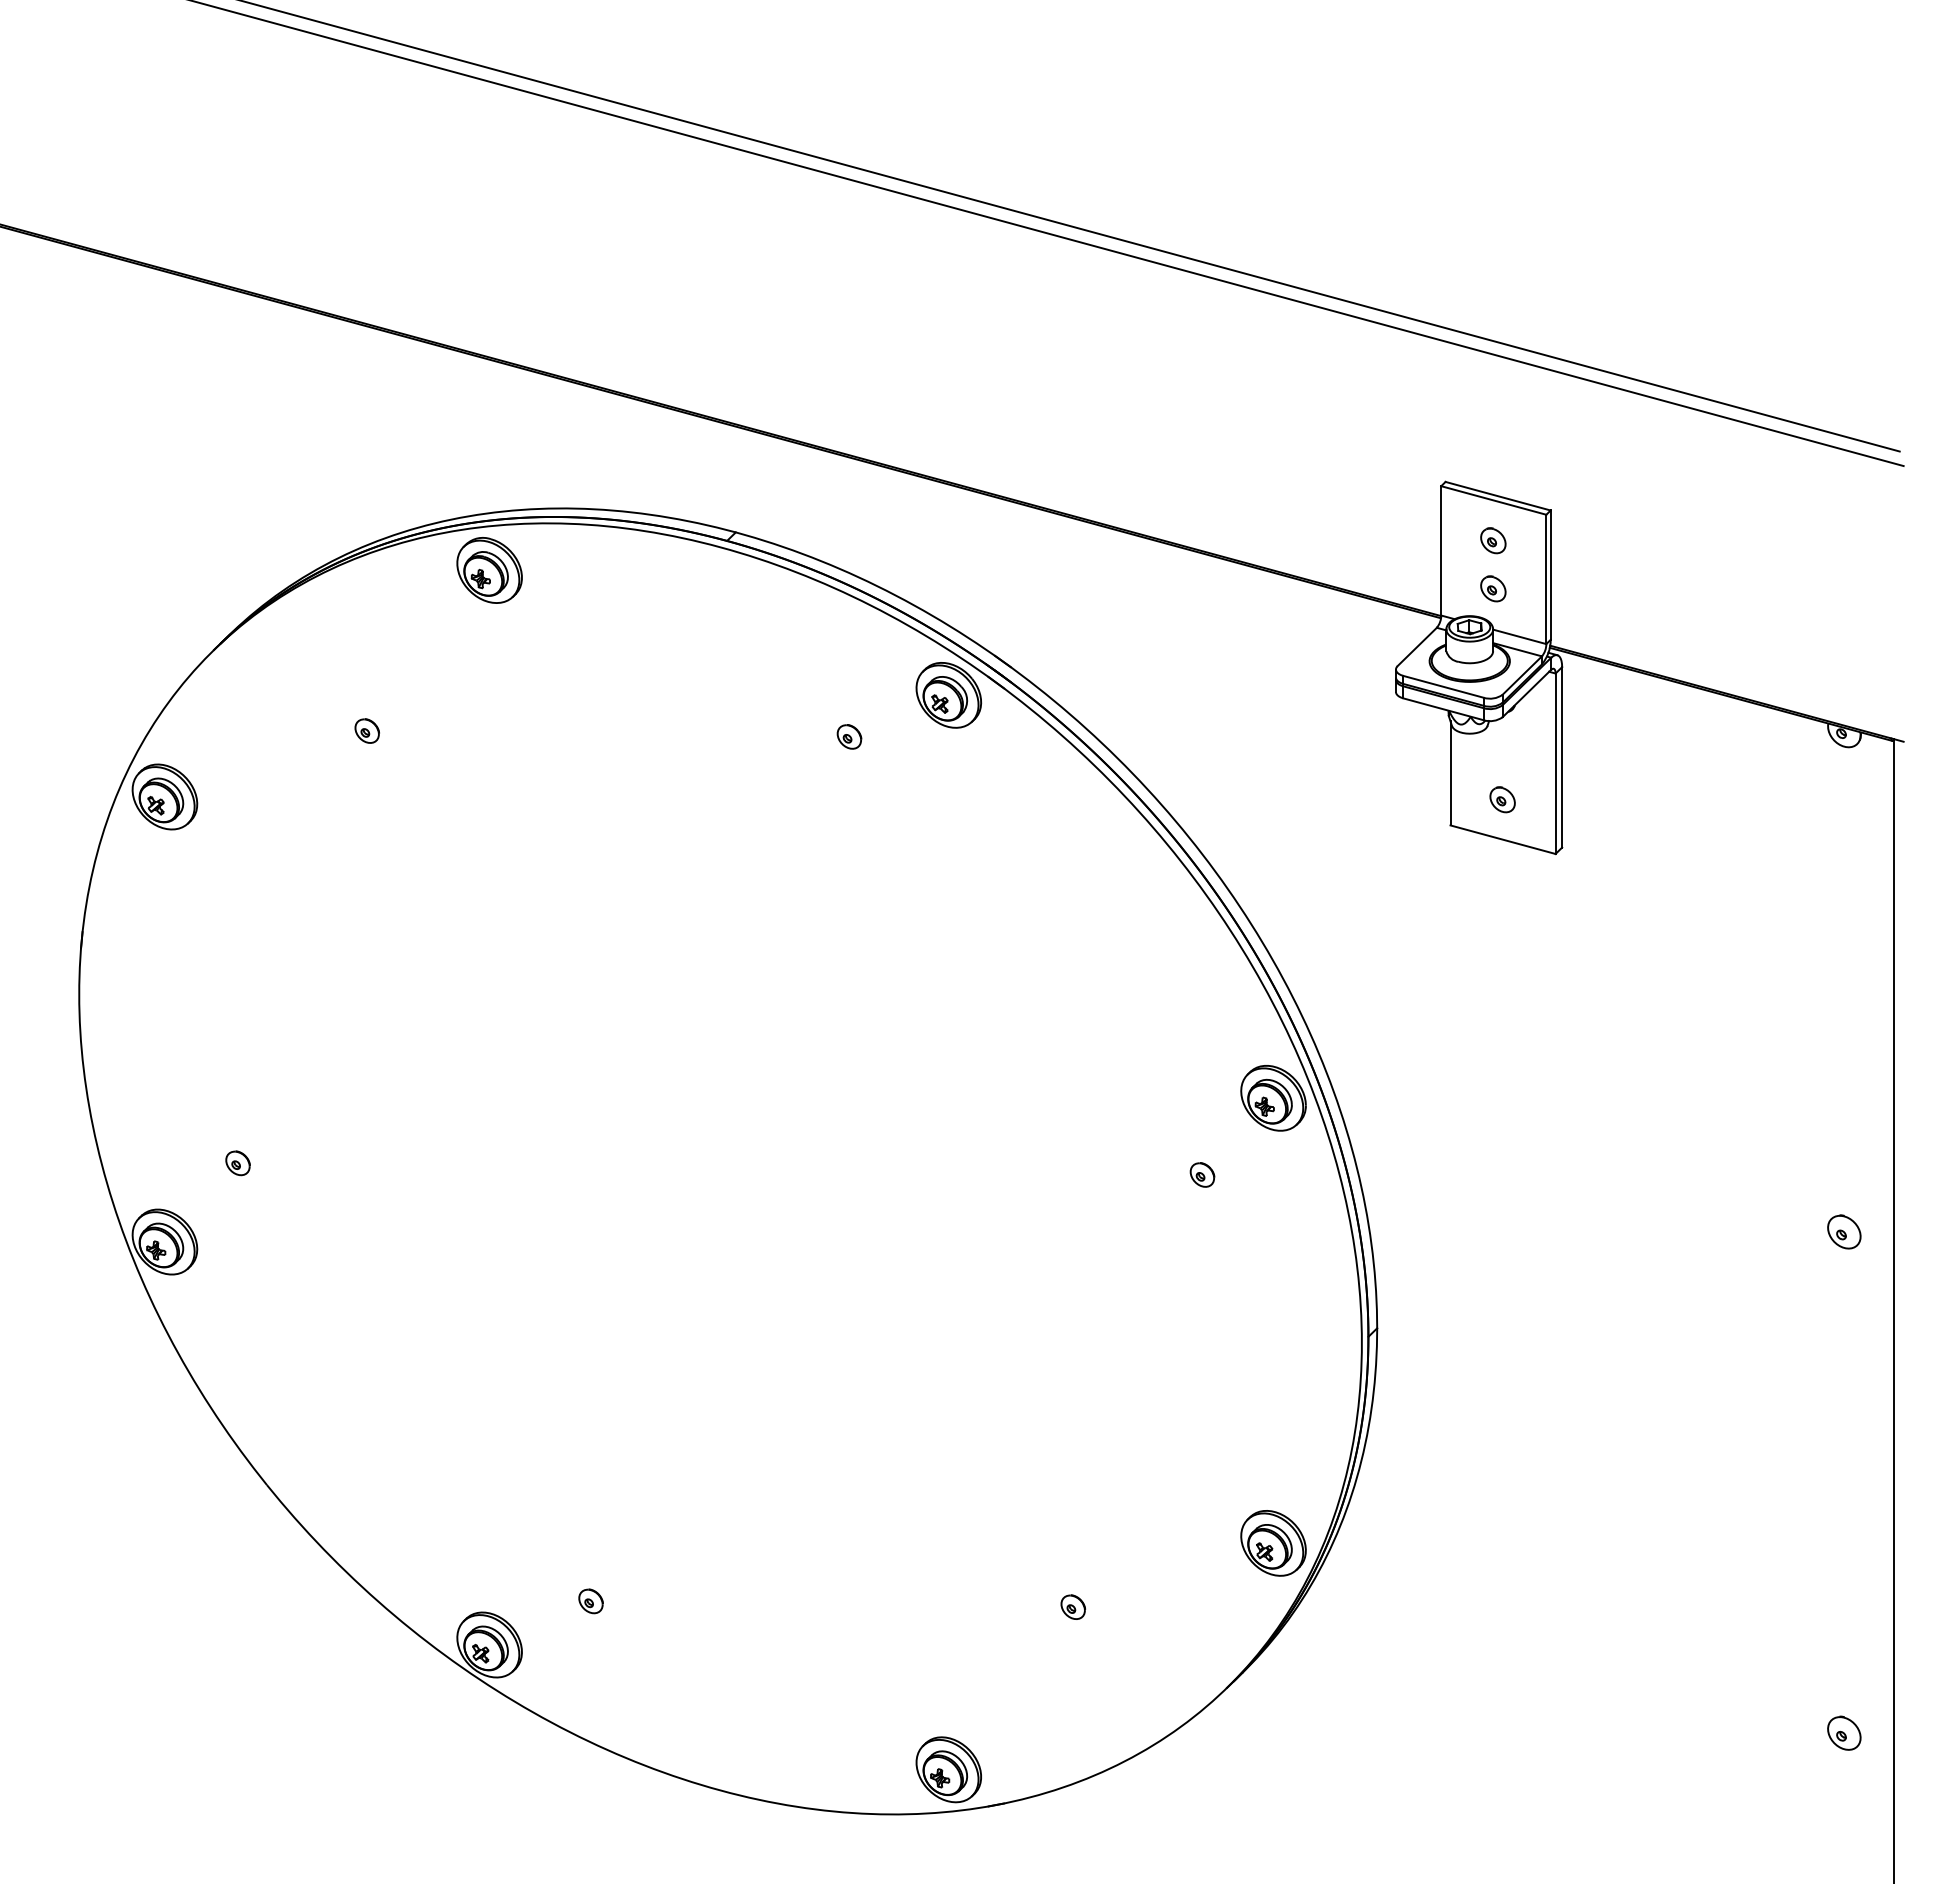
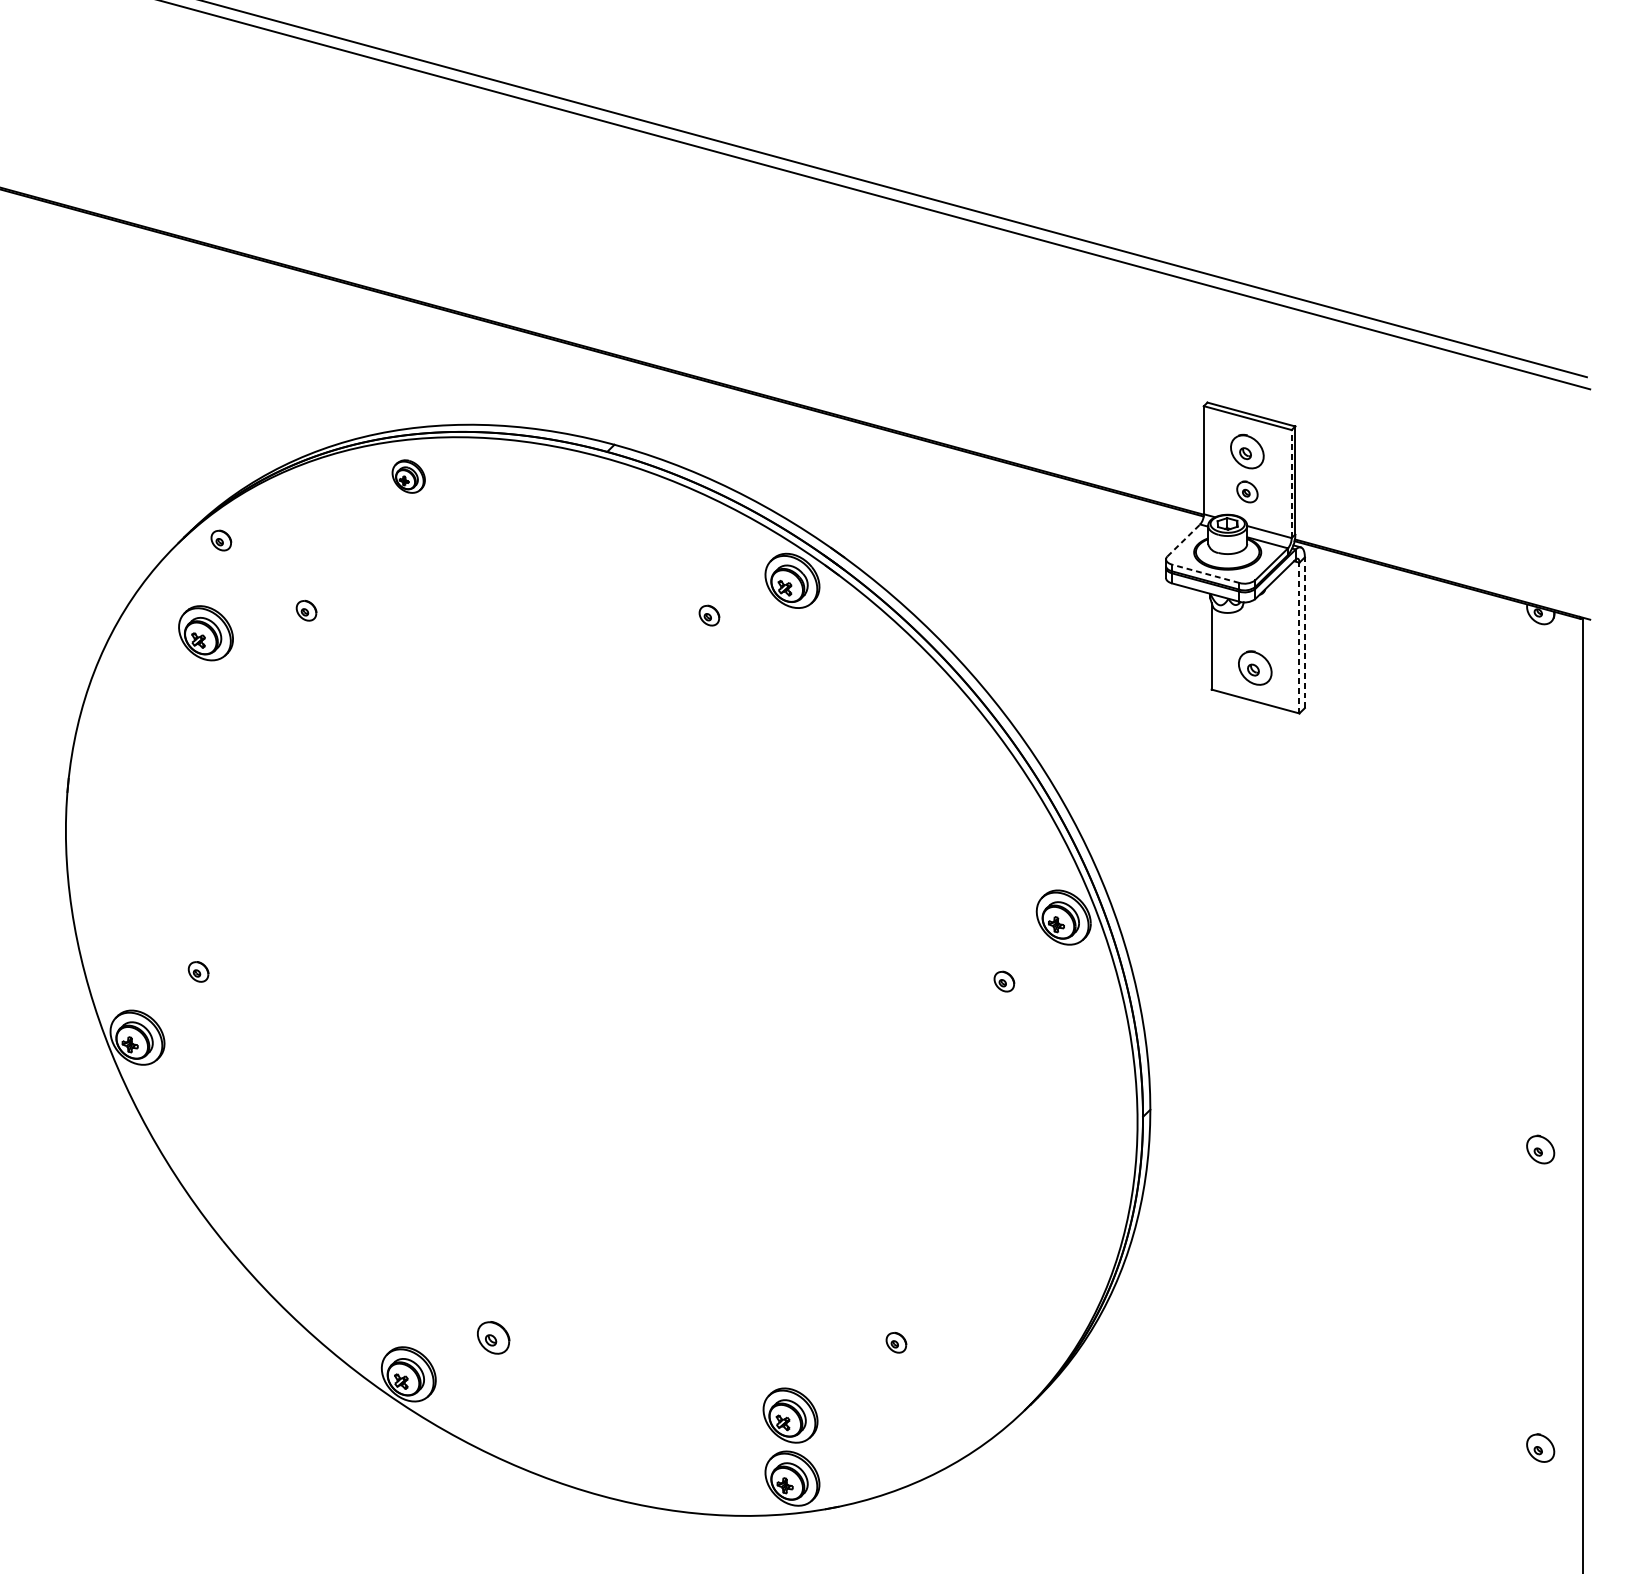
part: (1493, 540) -> (1247, 451), size x1.6
part: (489, 570) -> (408, 476), size x0.6
line: (1546, 579) -> (1291, 484), solid -> dashed
part: (264, 646) -> (220, 540), added
line: (1417, 646) -> (1184, 540), solid -> dashed
line: (1443, 686) -> (1205, 573), solid -> dashed
line: (1562, 756) -> (1305, 632), solid -> dashed
line: (1555, 763) -> (1299, 637), solid -> dashed
part: (164, 796) -> (205, 632), moved
part: (1502, 799) -> (1255, 667), size x1.6
part: (1844, 1231) -> (1540, 1149), moved
part: (1273, 1543) -> (790, 1415), moved
part: (590, 1601) -> (493, 1338), size x1.6

